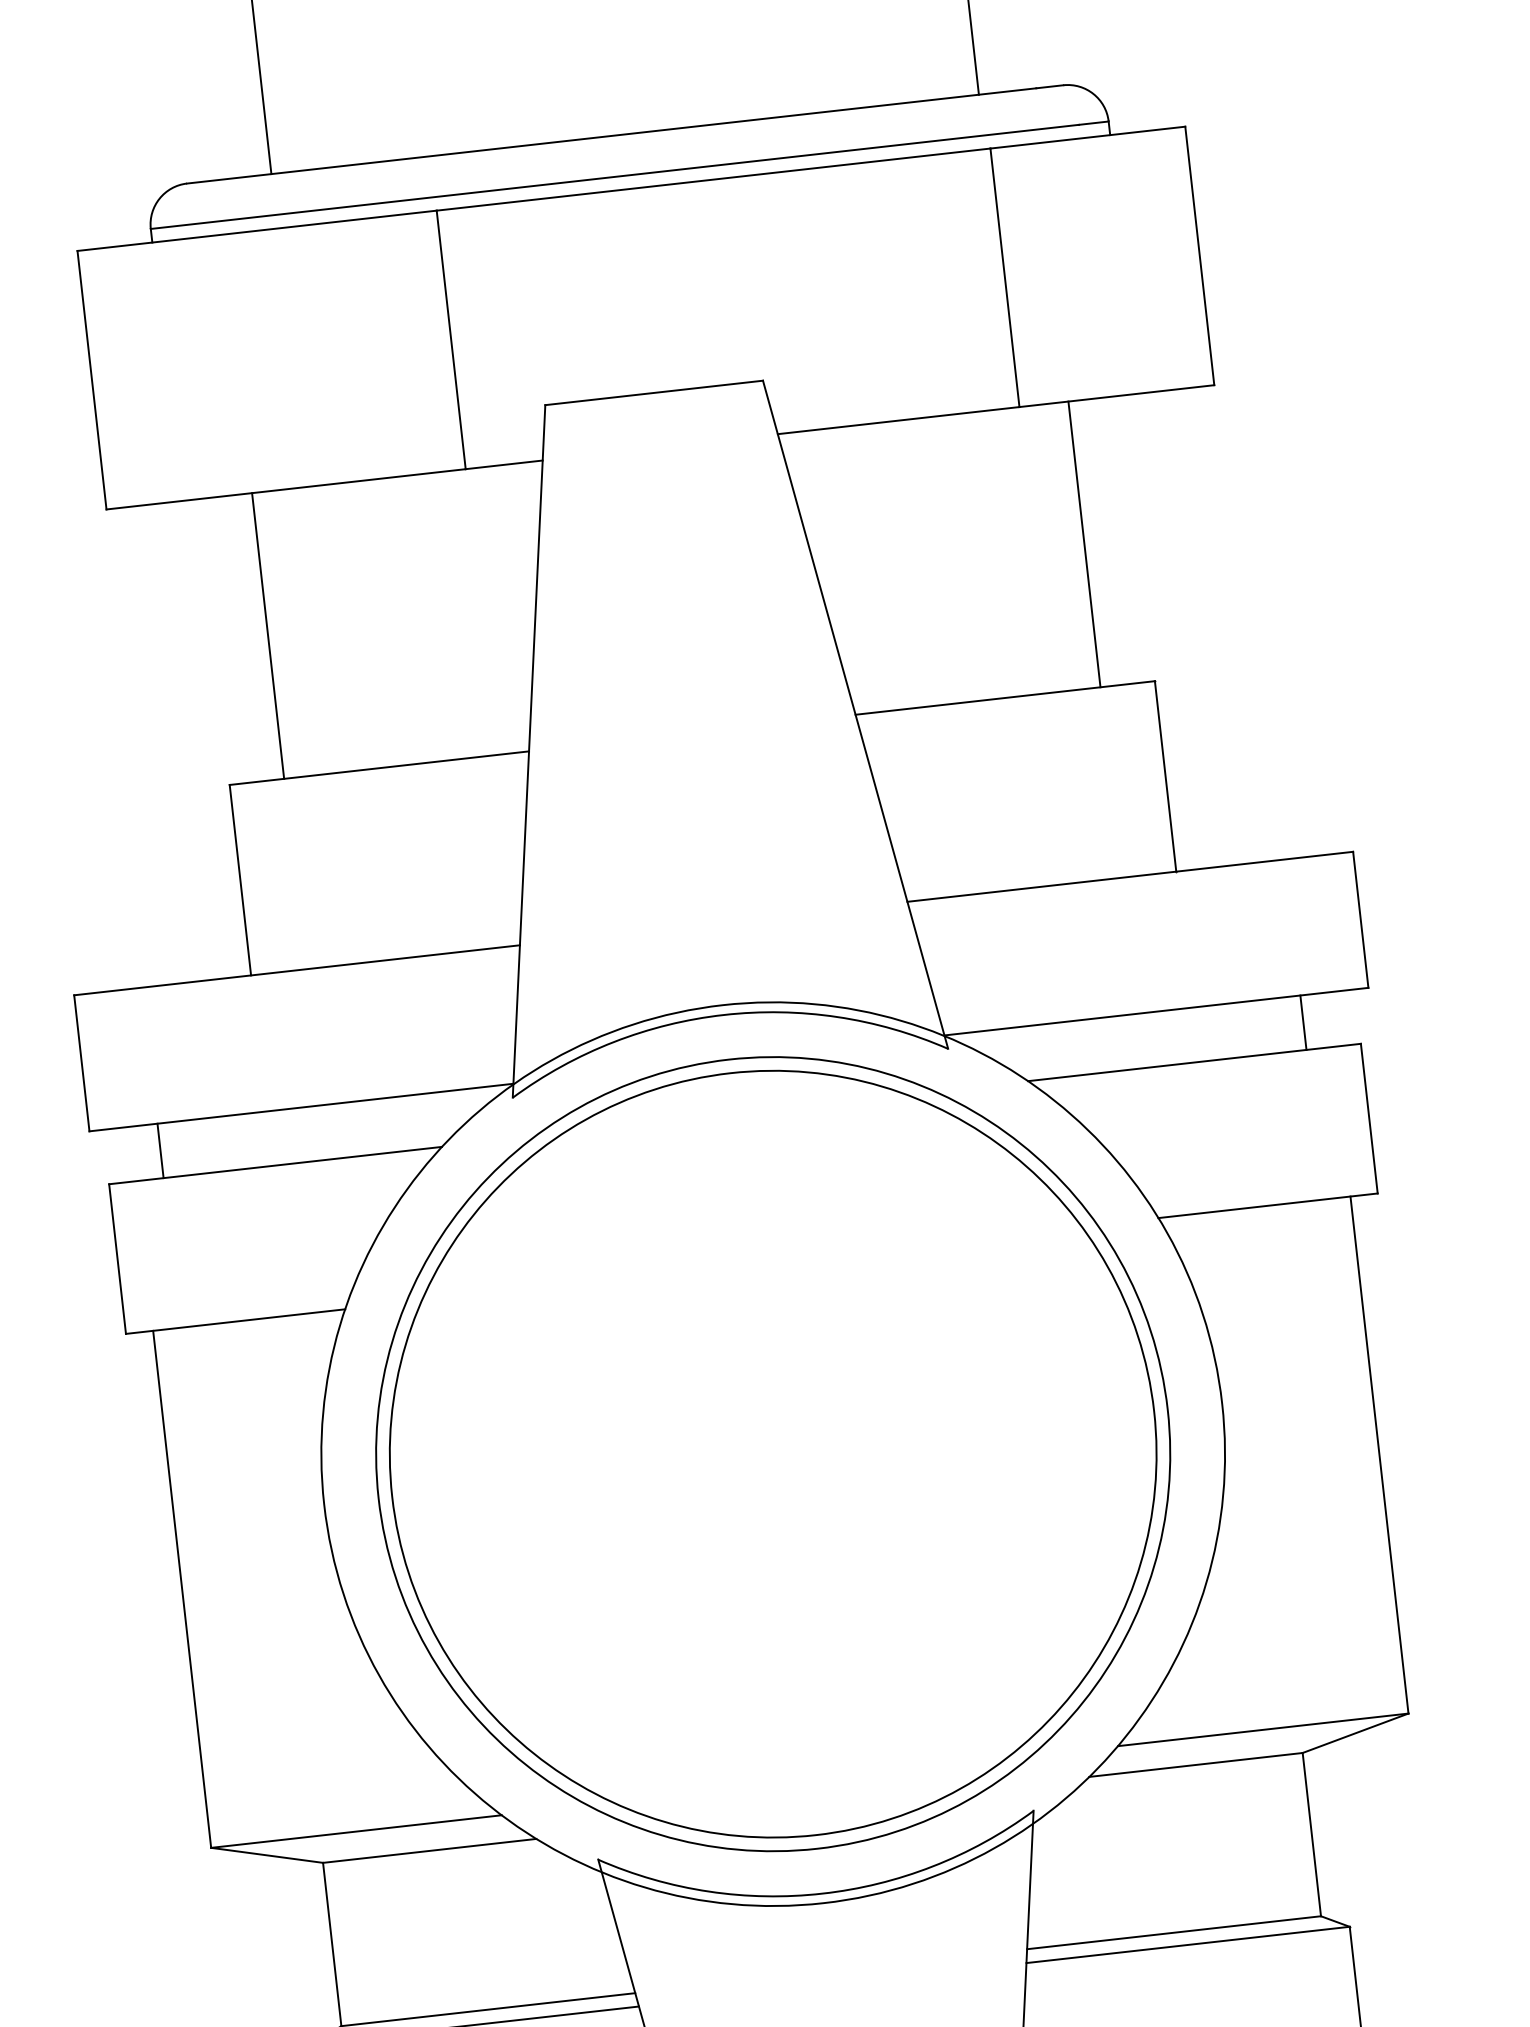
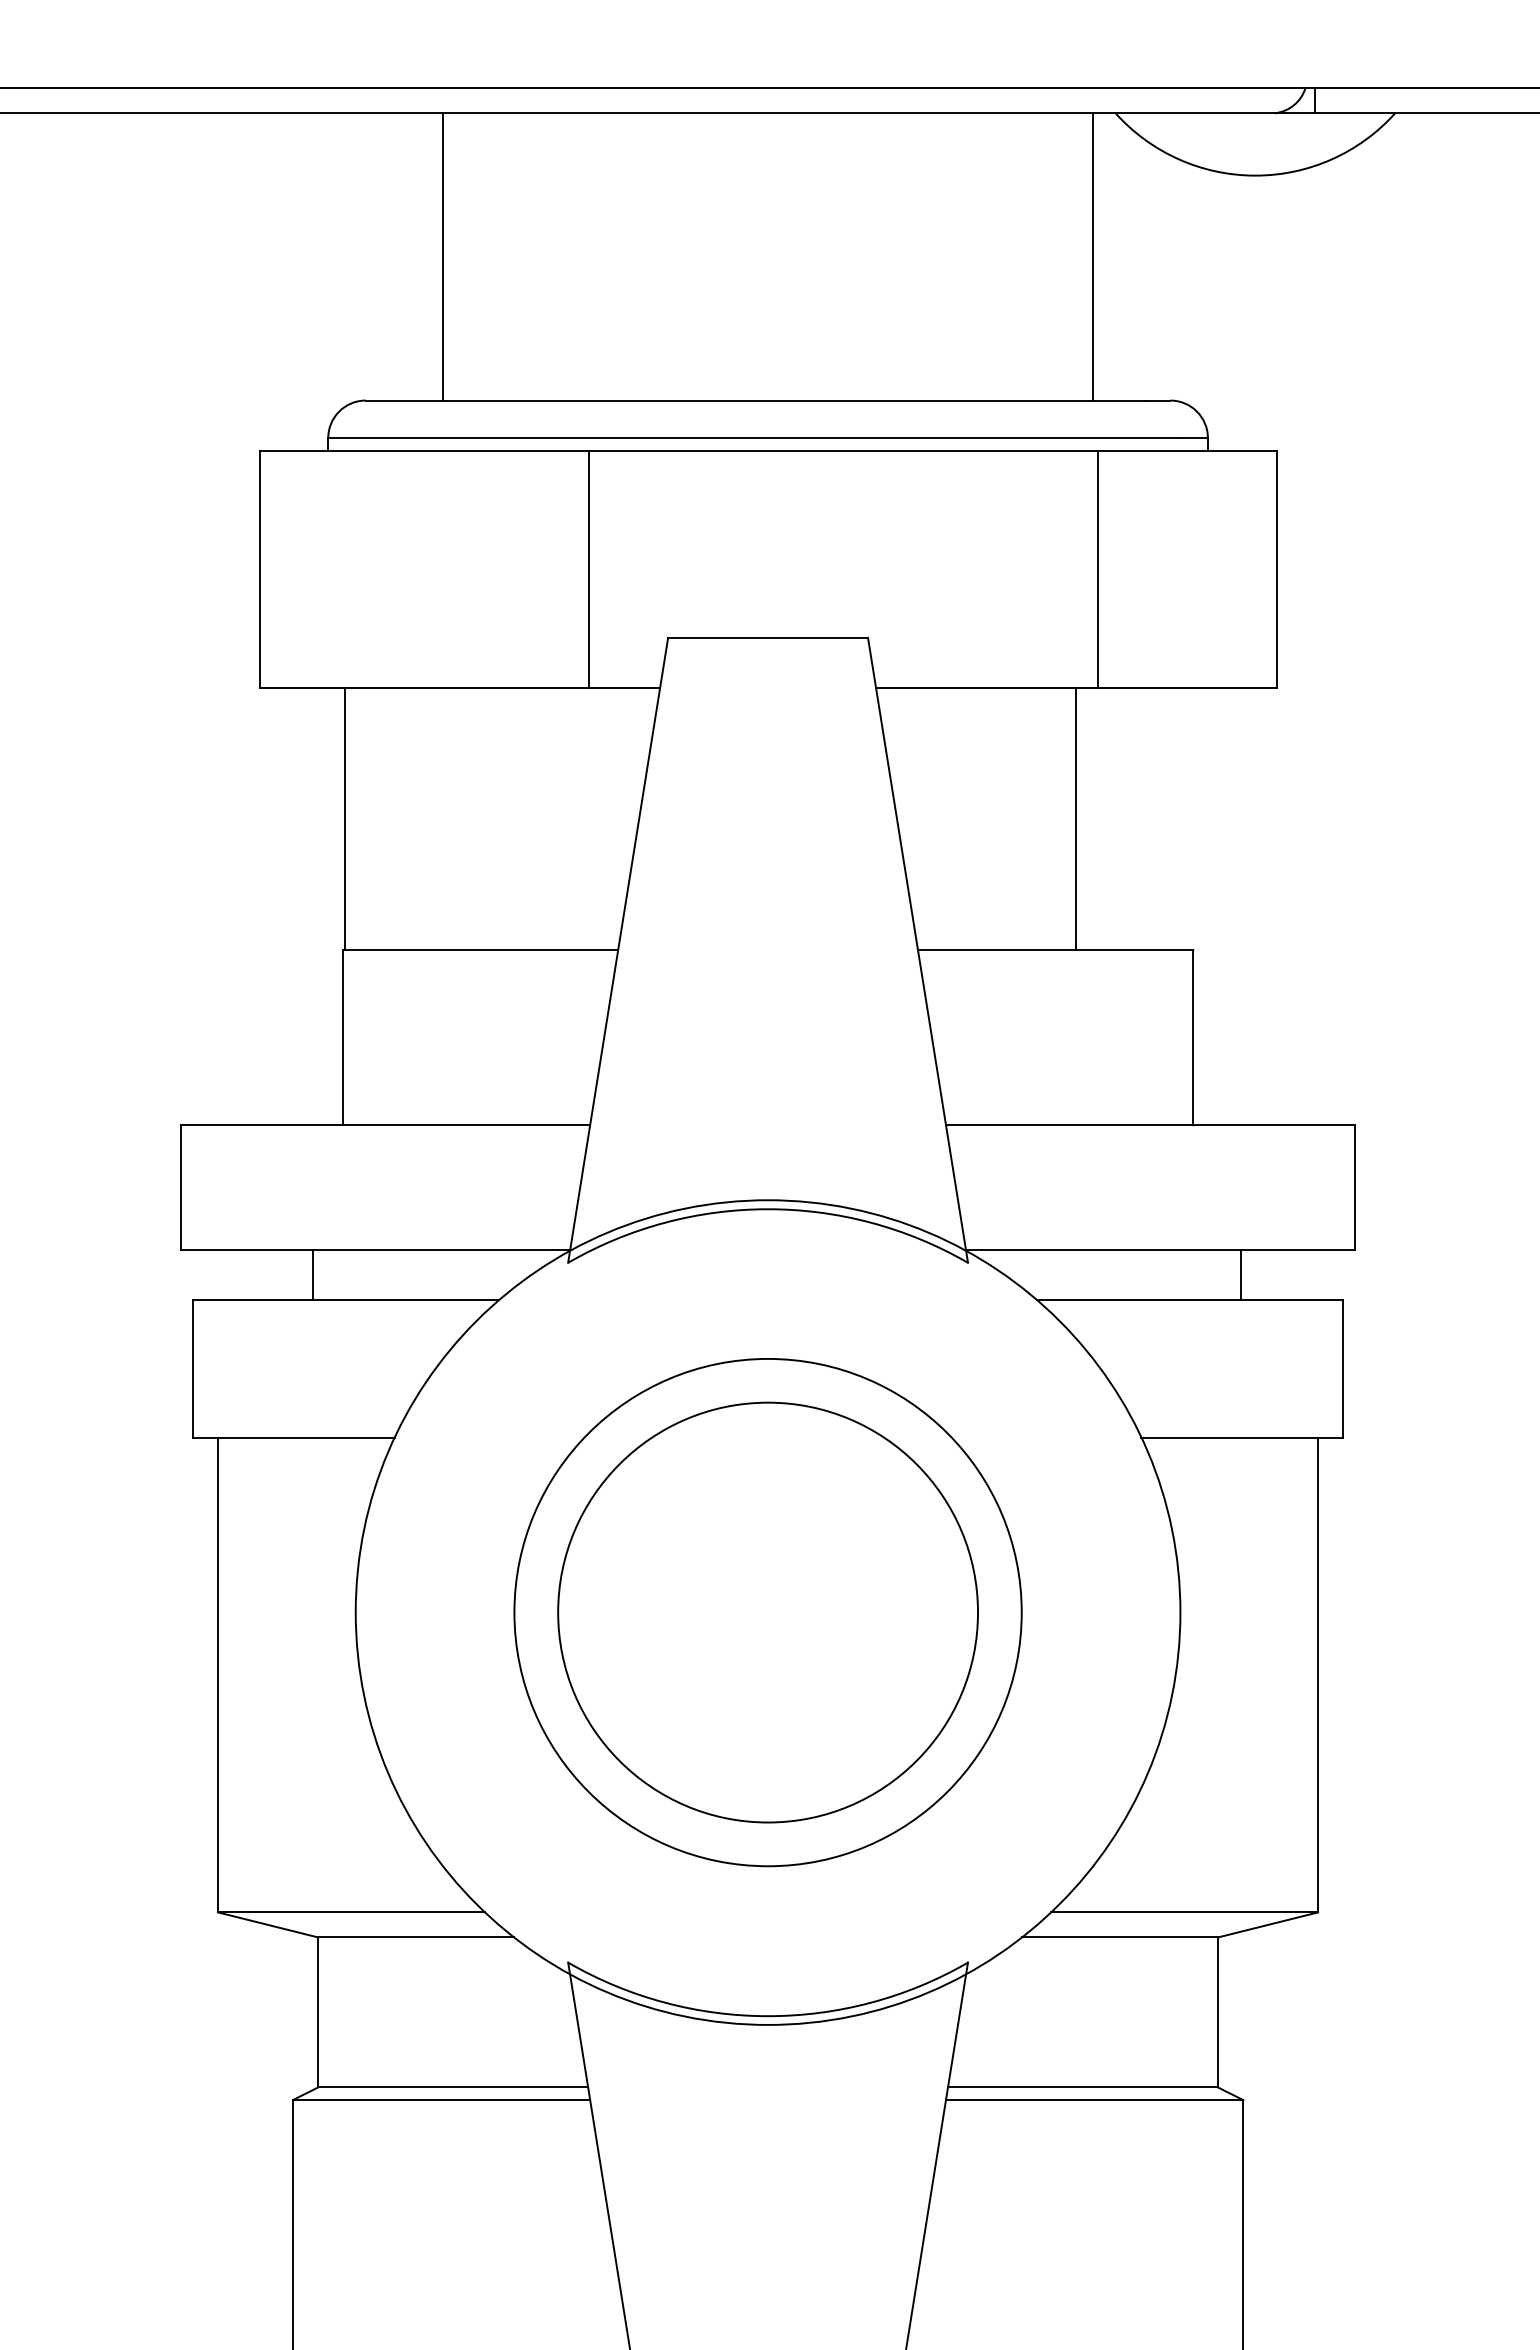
line: (1083, 543) -> (1075, 818), moved
line: (268, 635) -> (345, 818), moved
line: (1303, 1023) -> (1240, 1275), moved
line: (160, 1151) -> (313, 1275), moved
circle: (772, 1454) -> (767, 1612), size x0.6
circle: (772, 1454) -> (767, 1612), size x0.7

